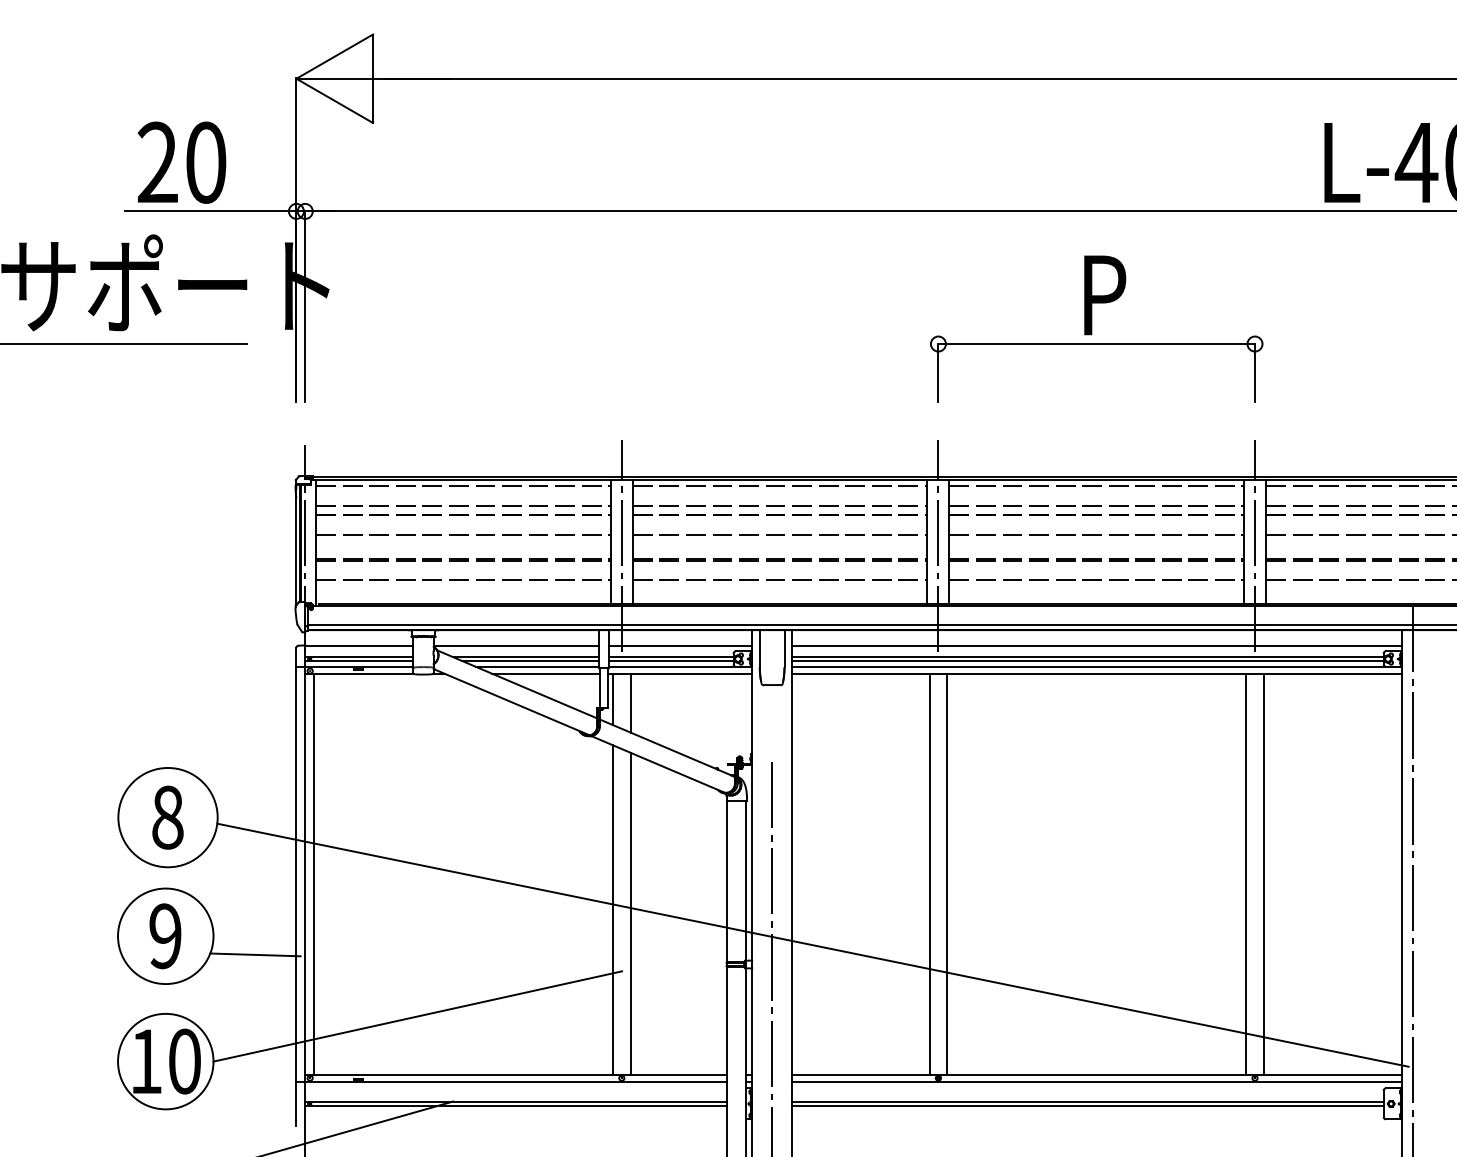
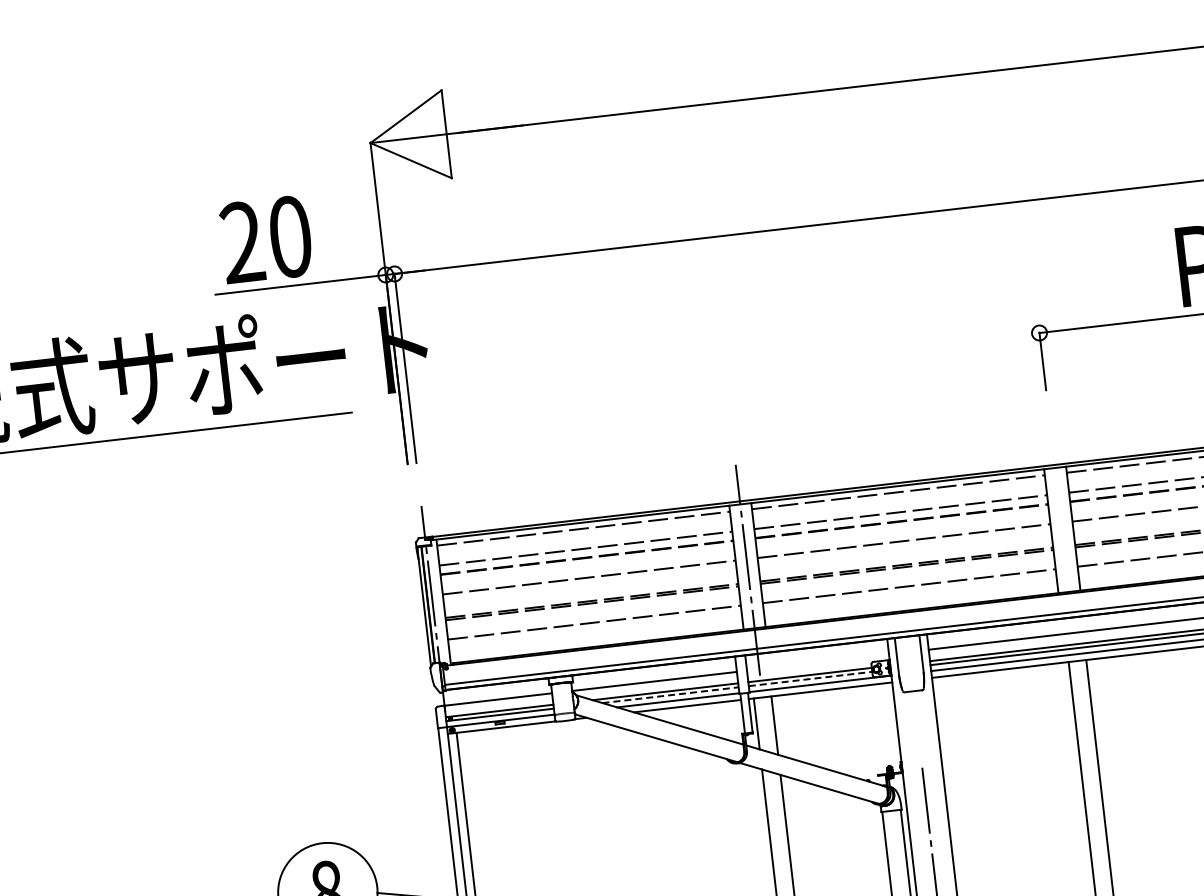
line: (938, 545) -> (1062, 533), removed
line: (680, 645) -> (817, 662), removed
line: (531, 661) -> (671, 695), solid -> dashed
line: (672, 661) -> (811, 679), solid -> dashed

